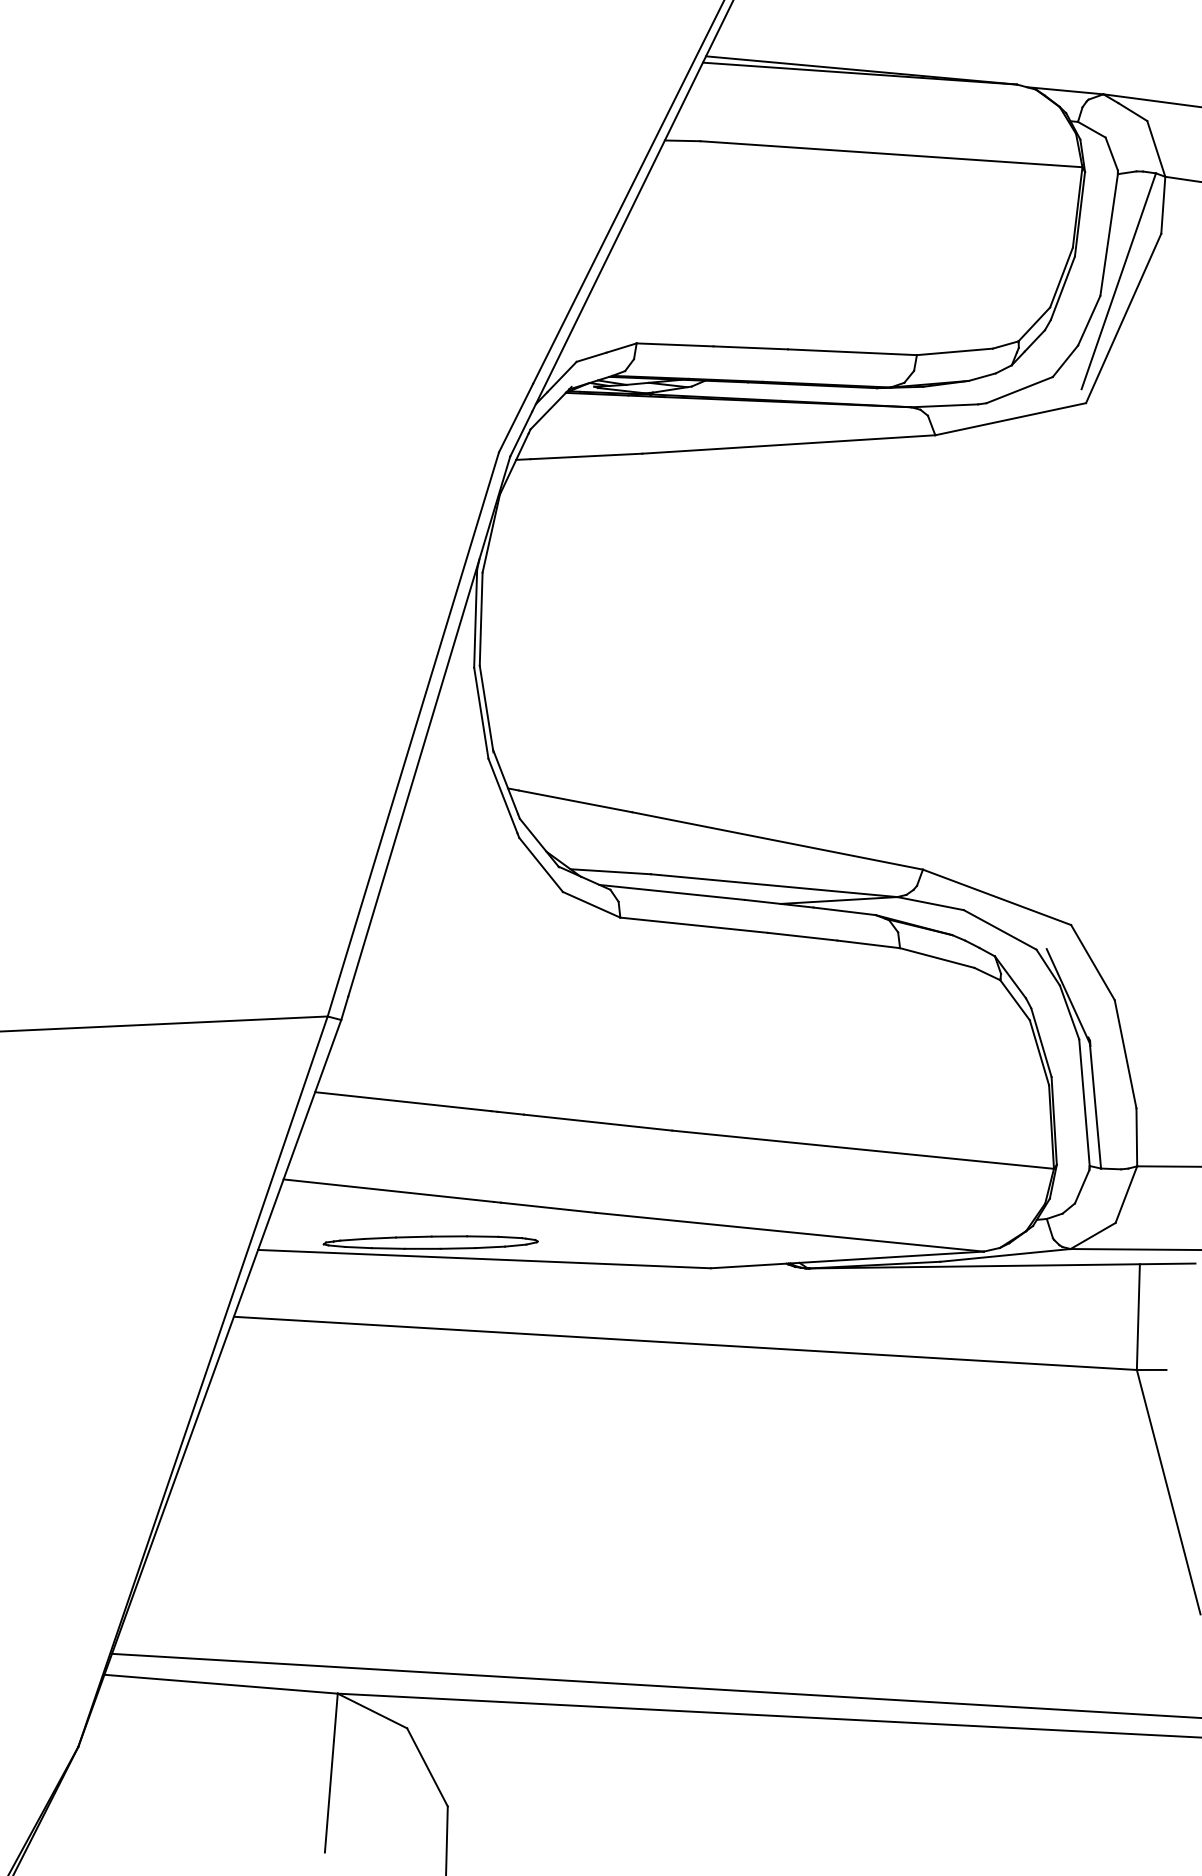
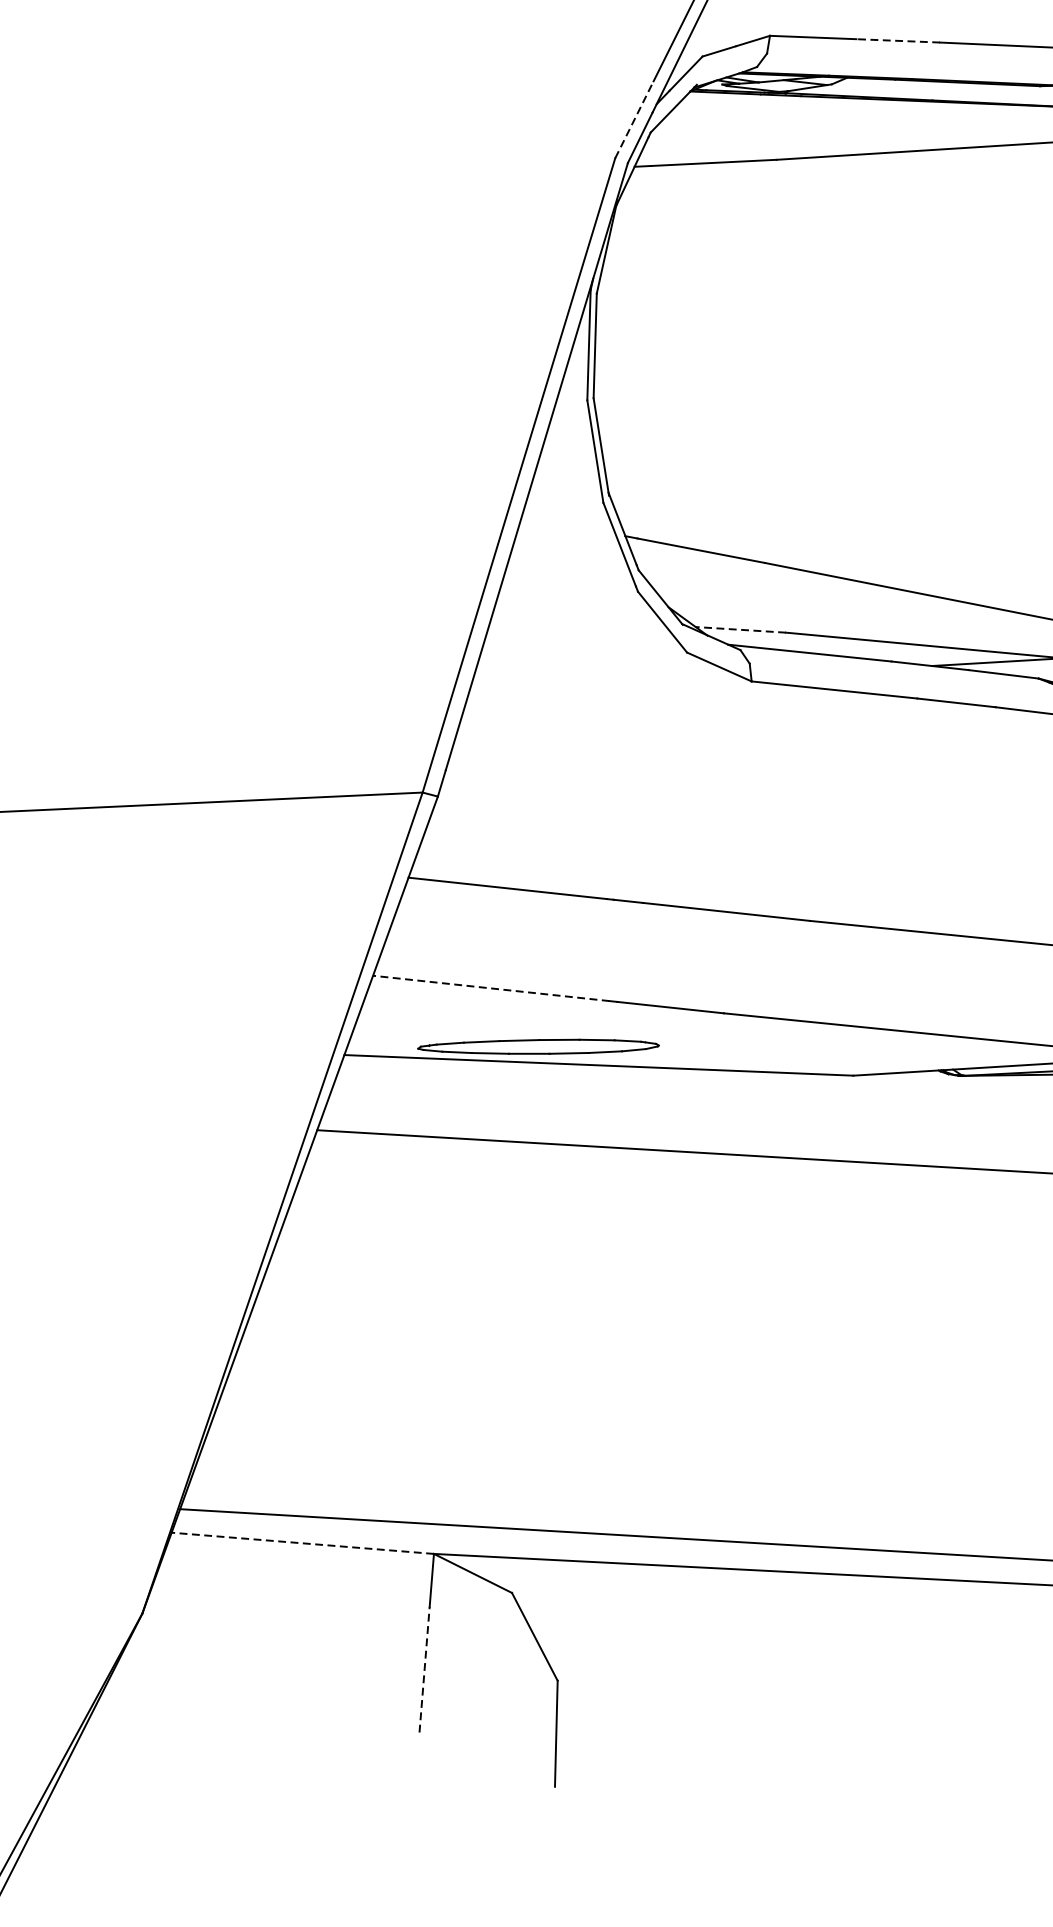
line: (750, 347) -> (898, 40), solid -> dashed
line: (516, 417) -> (634, 119), solid -> dashed
line: (610, 871) -> (740, 629), solid -> dashed
line: (388, 1190) -> (491, 988), solid -> dashed
line: (220, 1684) -> (302, 1543), solid -> dashed
line: (329, 1796) -> (424, 1669), solid -> dashed

